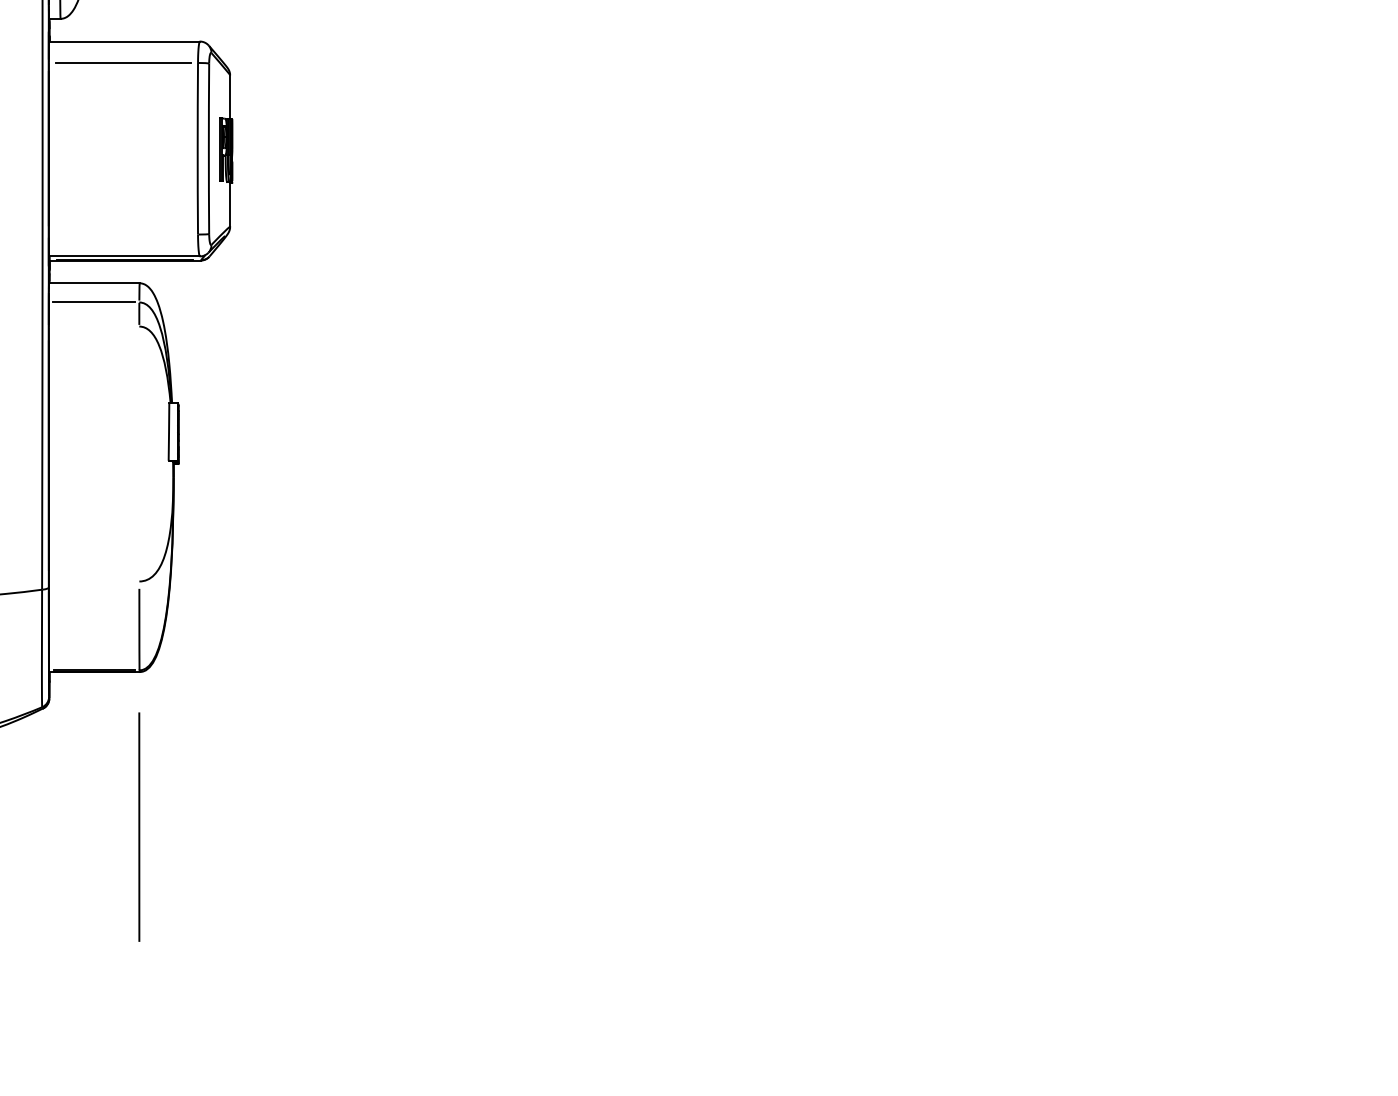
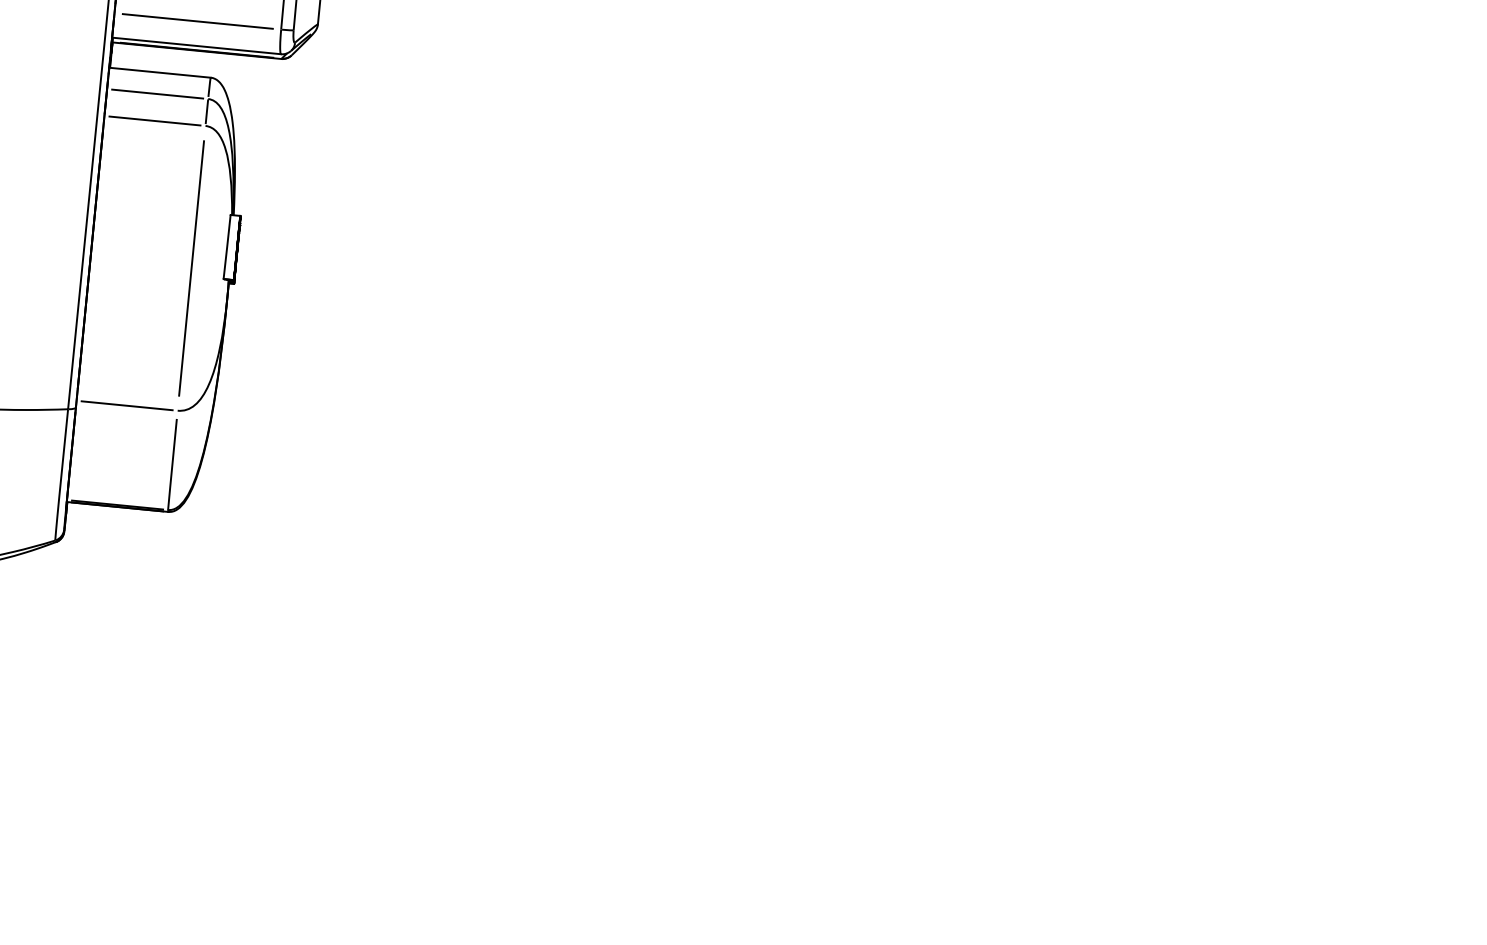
line: (123, 234) -> (197, 21), added
line: (93, 326) -> (154, 120), added
line: (93, 581) -> (126, 405), added
line: (139, 826) -> (191, 267), moved

